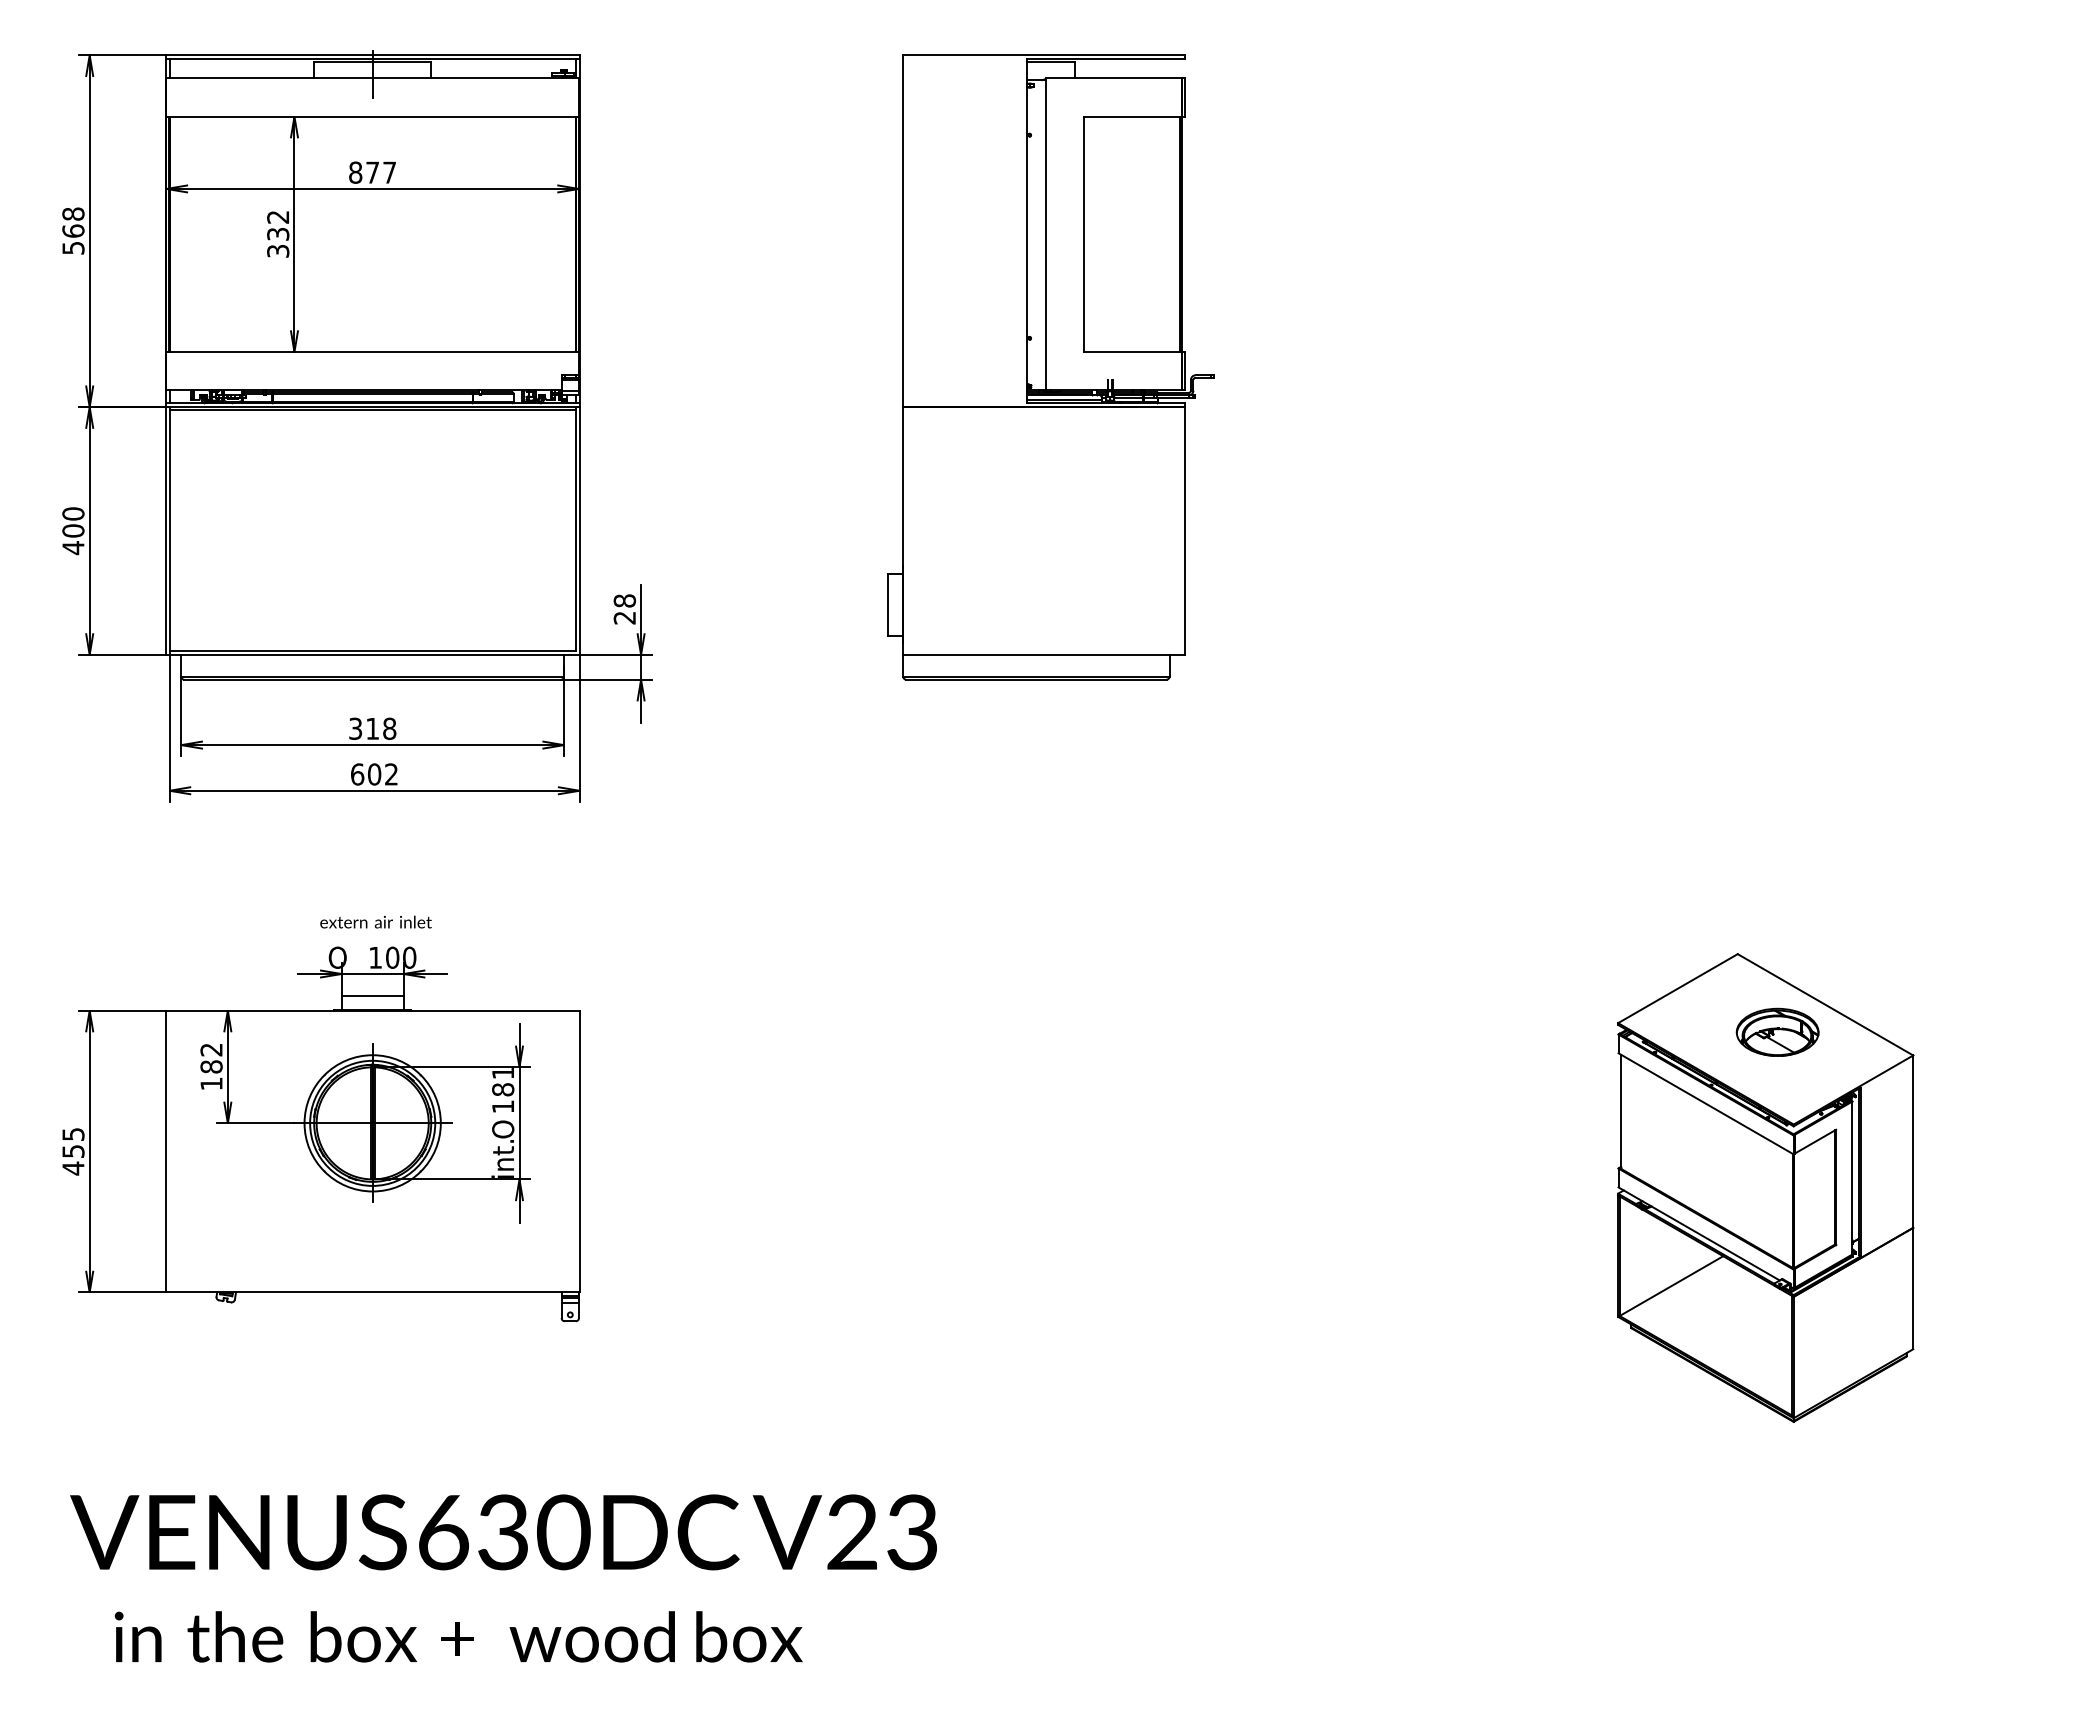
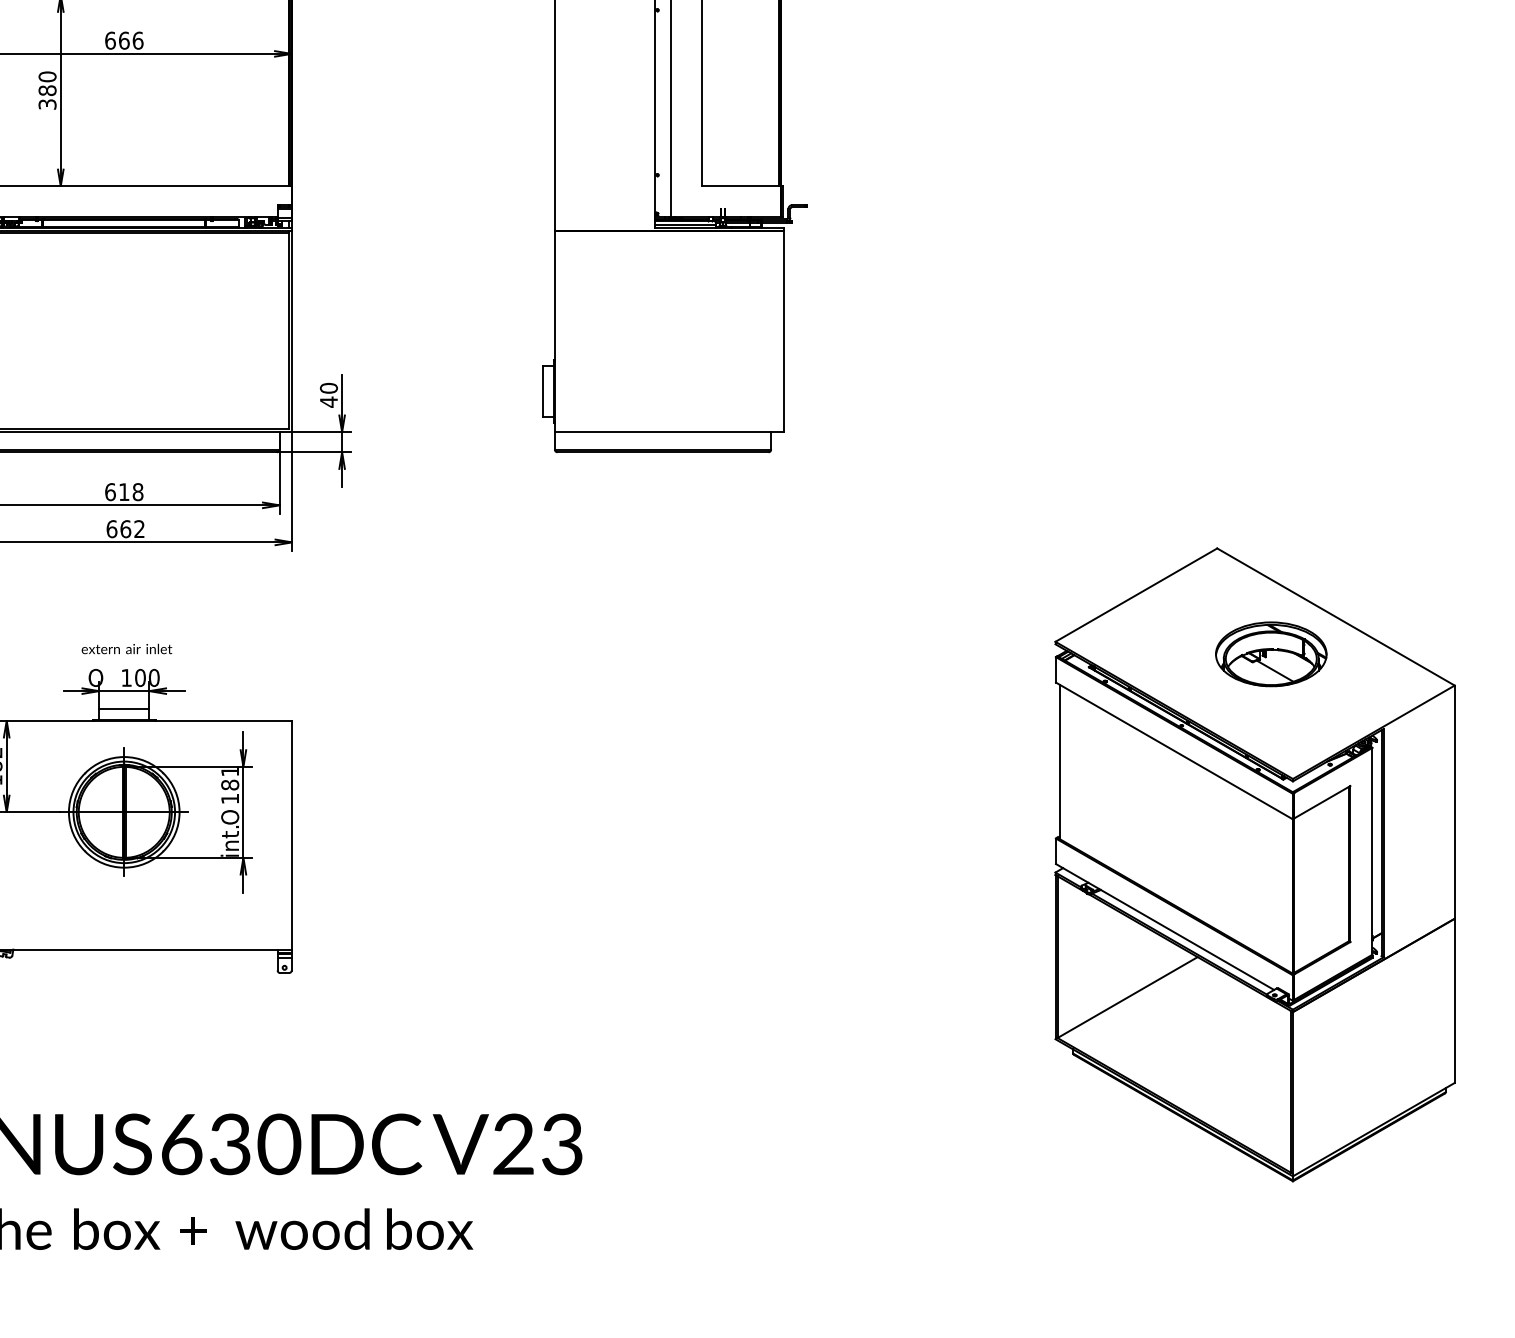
text: (372, 172) -> (124, 40), 877 -> 666
text: (278, 225) -> (47, 83), 332 -> 380
text: (624, 609) -> (328, 395), 28 -> 40
text: (355, 728) -> (110, 491), 318 -> 618
text: (374, 774) -> (125, 529), 602 -> 662
part: (1765, 1187) -> (1254, 864), size x1.67

